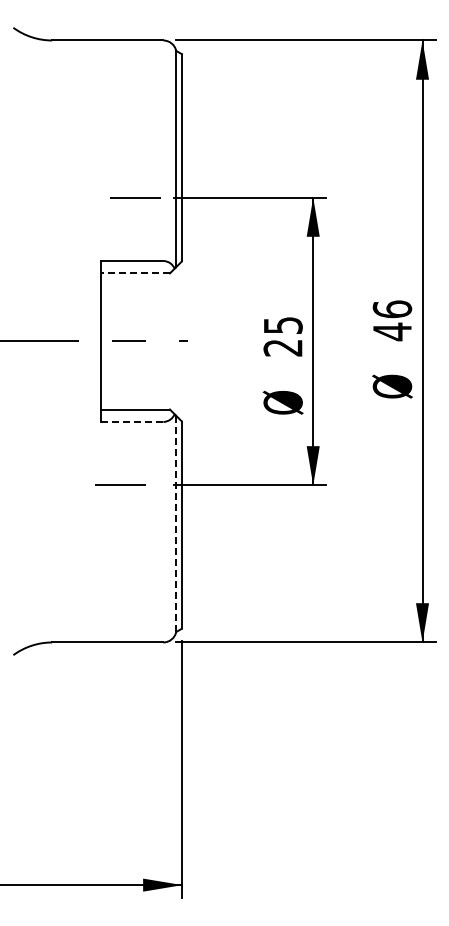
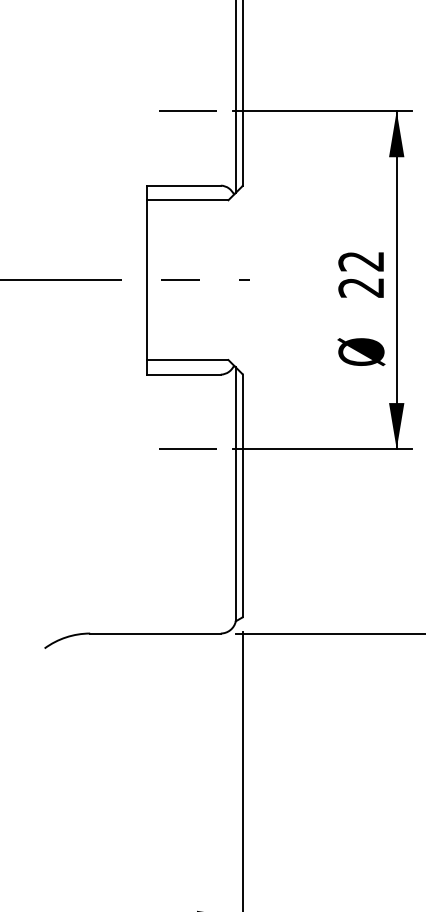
line: (135, 273) -> (188, 200), dashed -> solid
text: (282, 325) -> (360, 261), 25 -> 22
line: (131, 421) -> (183, 374), dashed -> solid
line: (120, 484) -> (188, 448), moved
line: (176, 523) -> (236, 493), dashed -> solid

